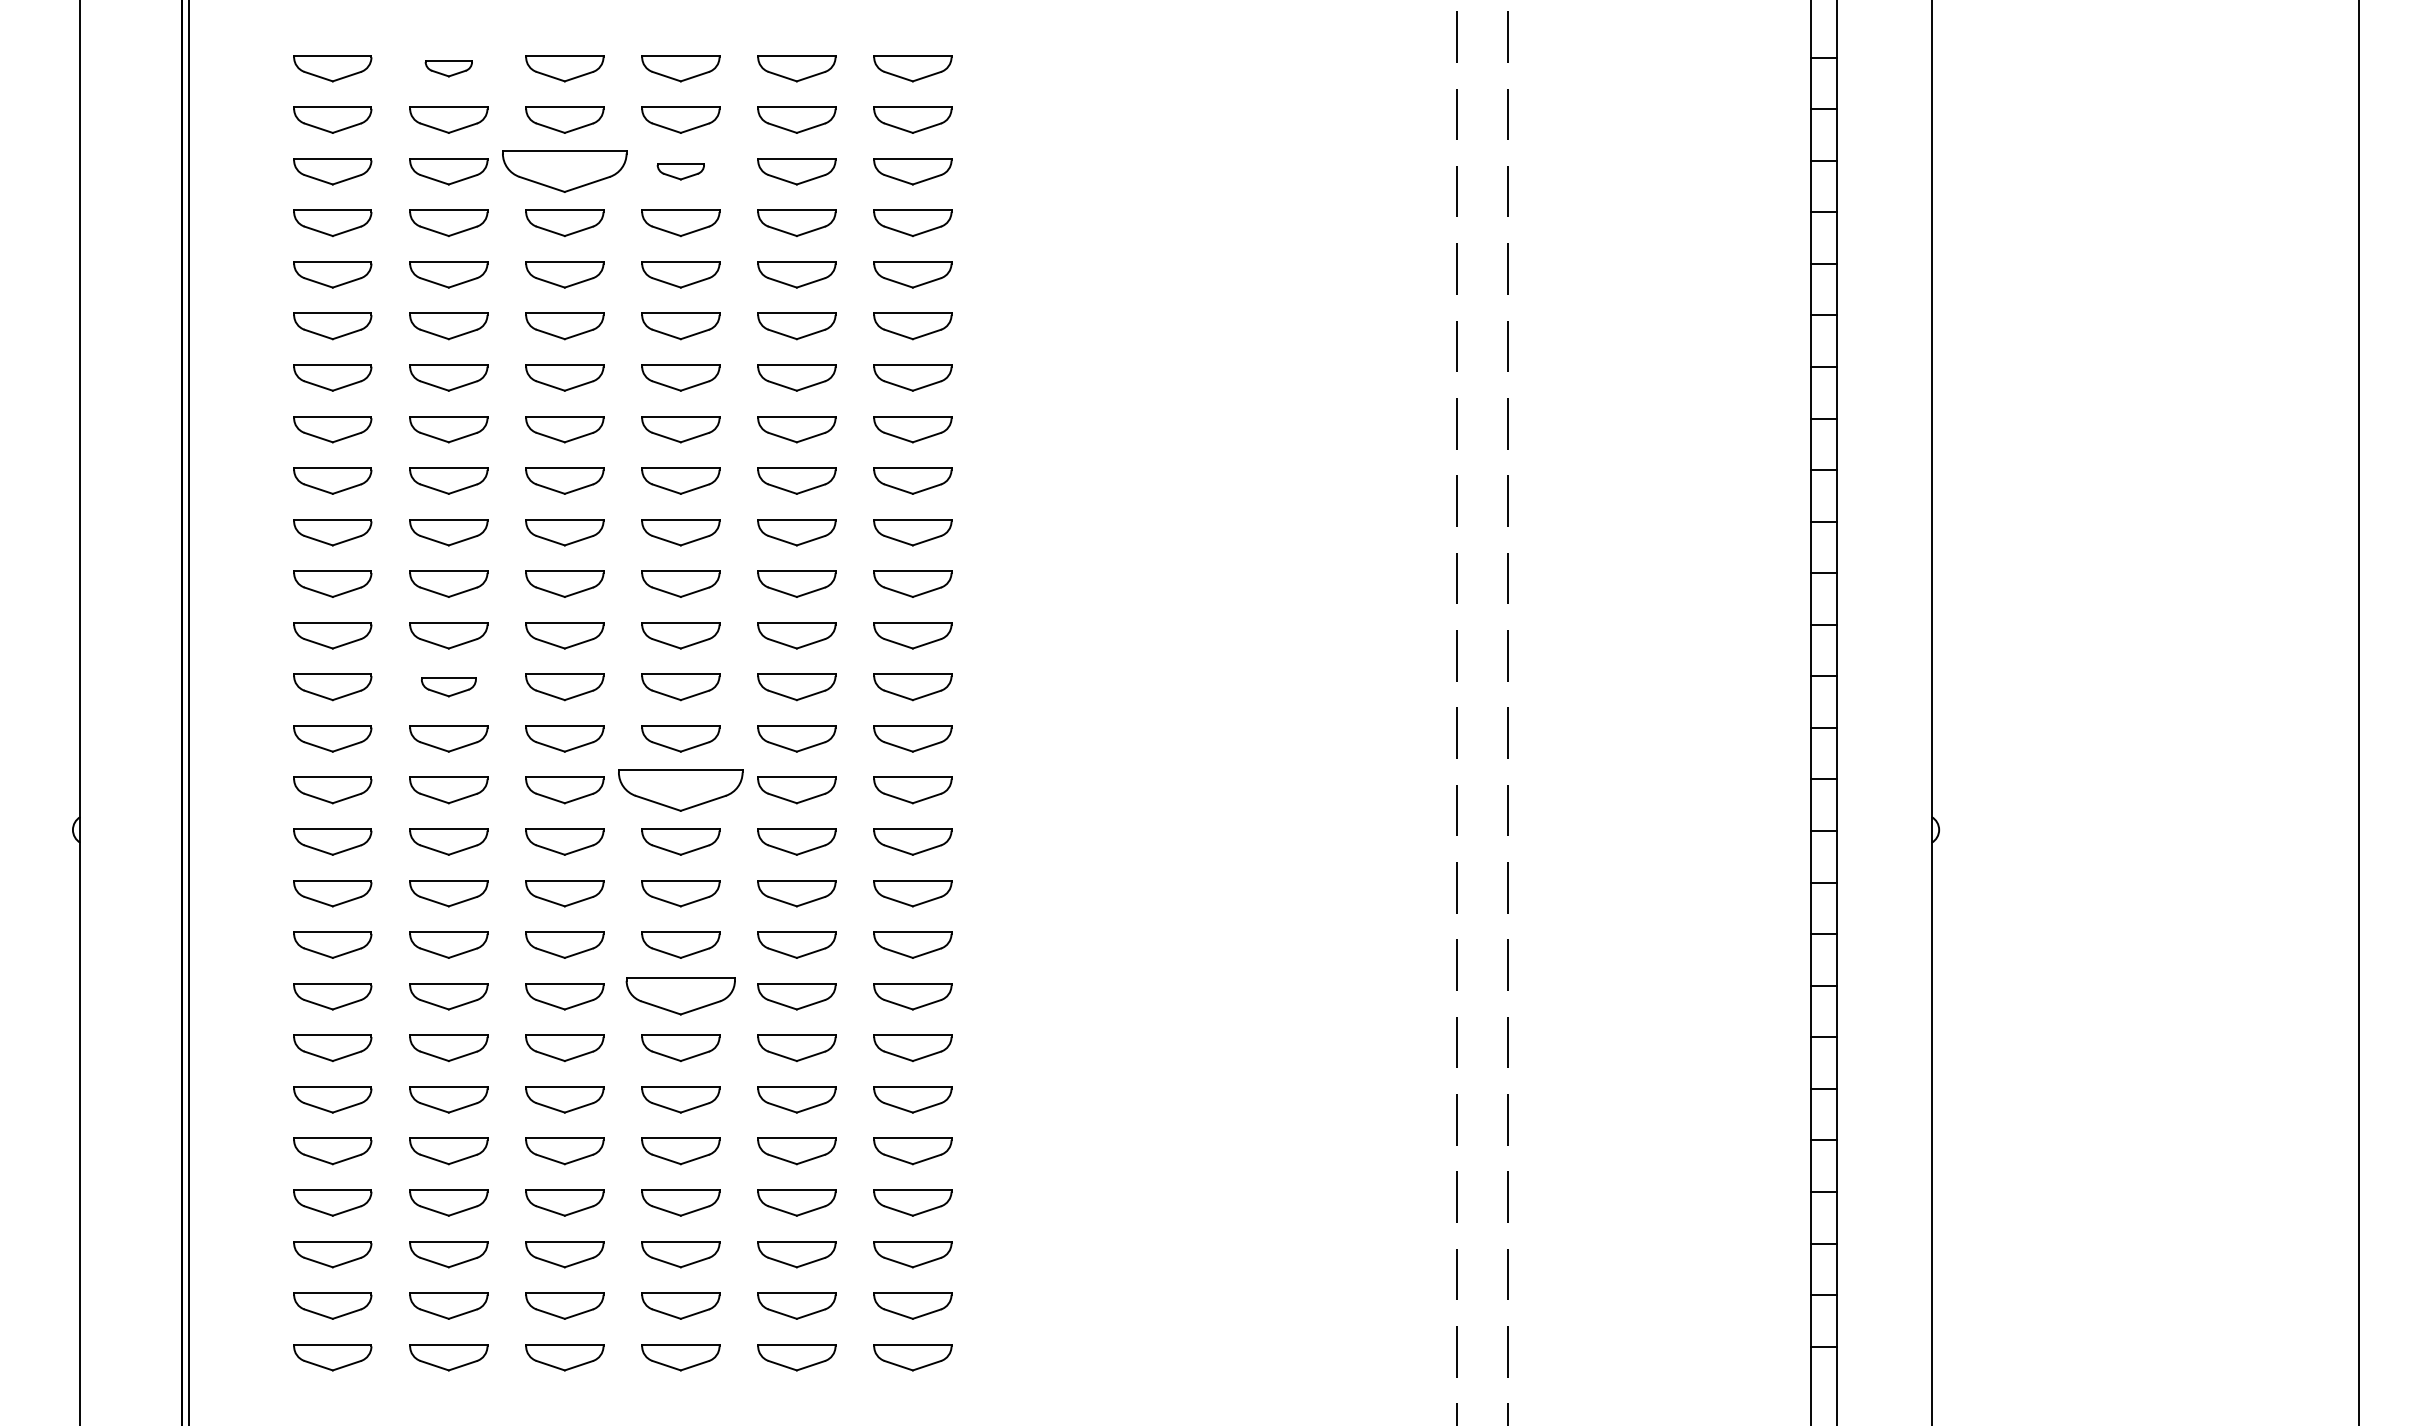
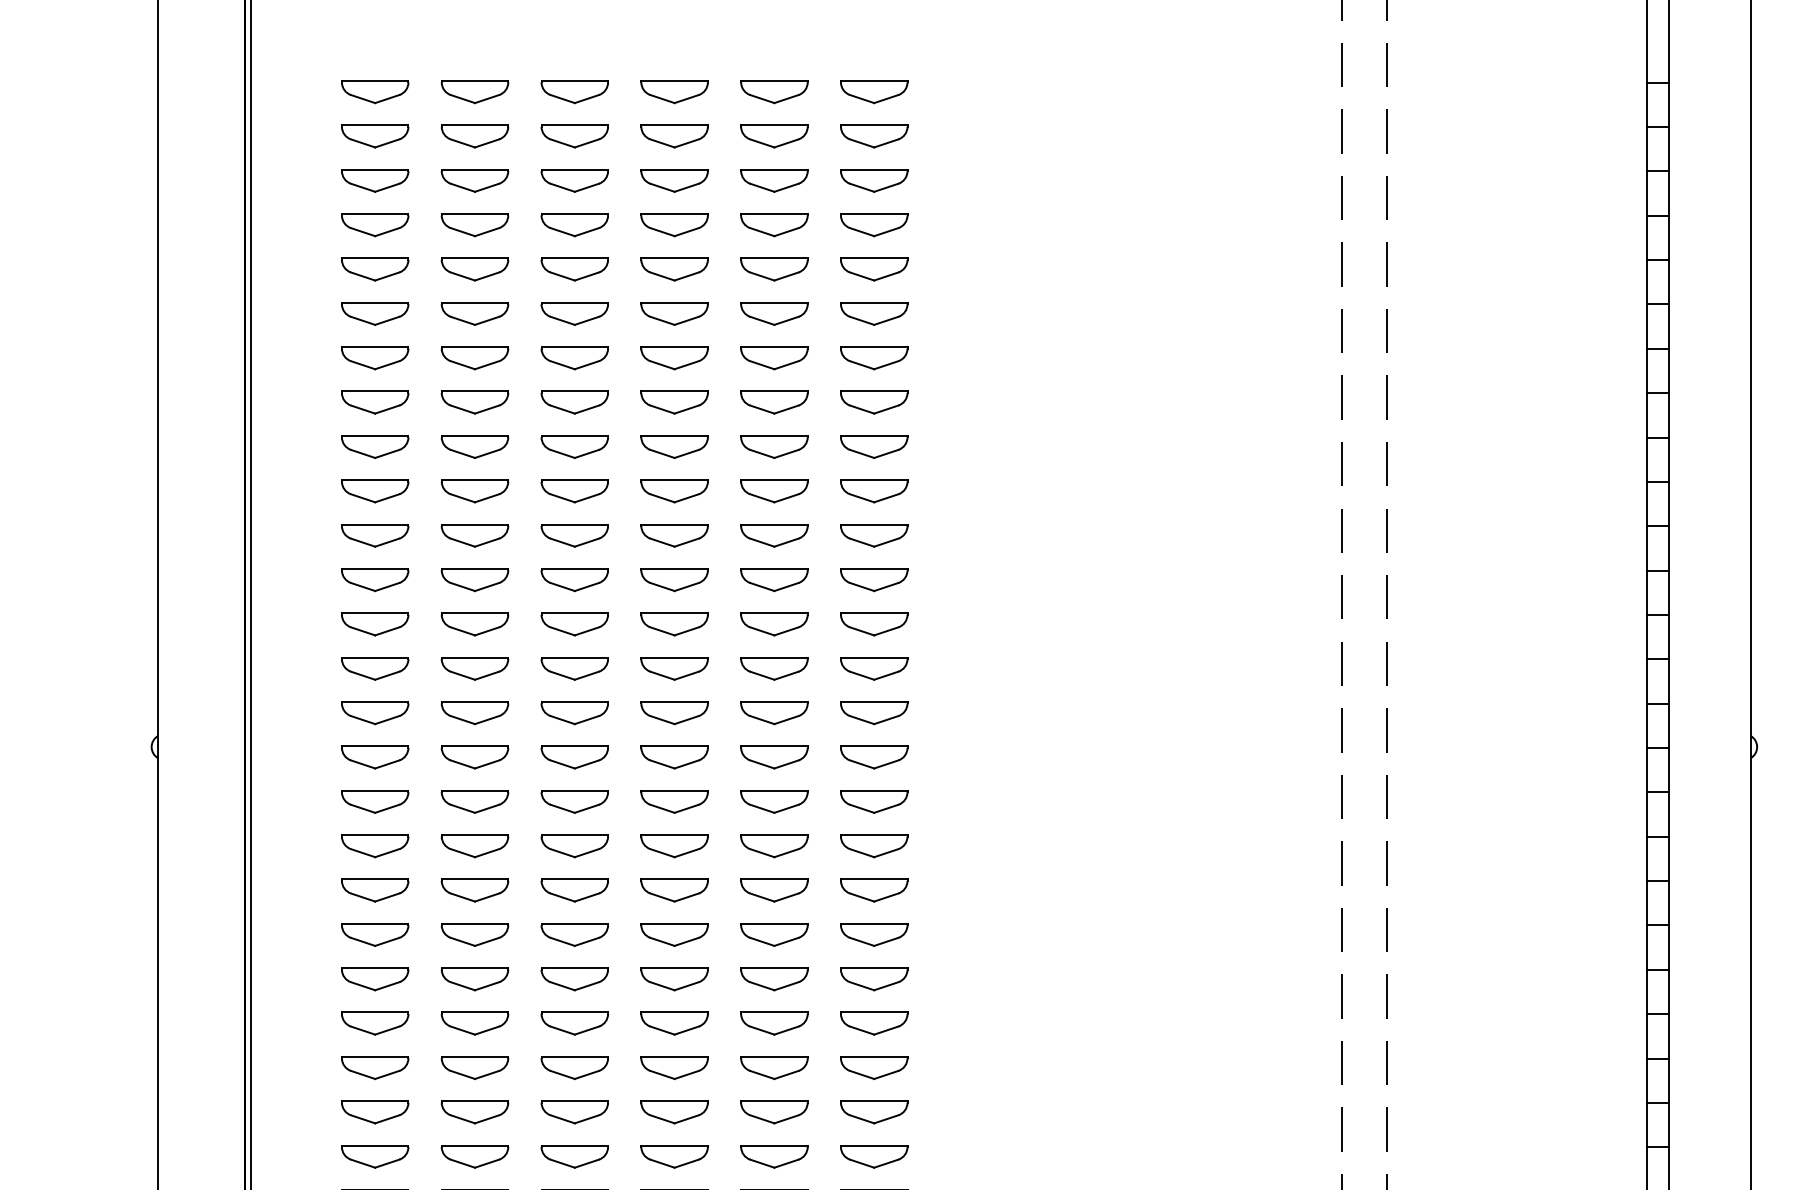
part: (448, 68) -> (474, 92), size x1.67
part: (564, 171) -> (574, 180), size x0.62
part: (680, 171) -> (674, 180), size x1.67
part: (448, 687) -> (474, 624), size x1.43
part: (680, 790) -> (674, 713), size x0.62
part: (680, 996) -> (674, 890), size x0.71

